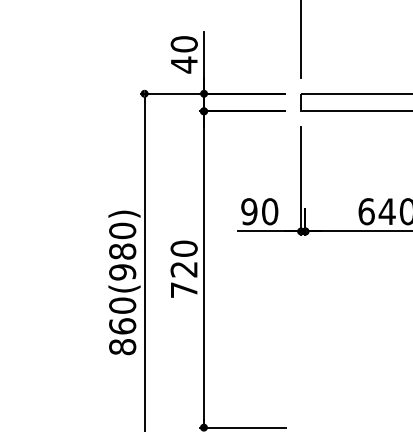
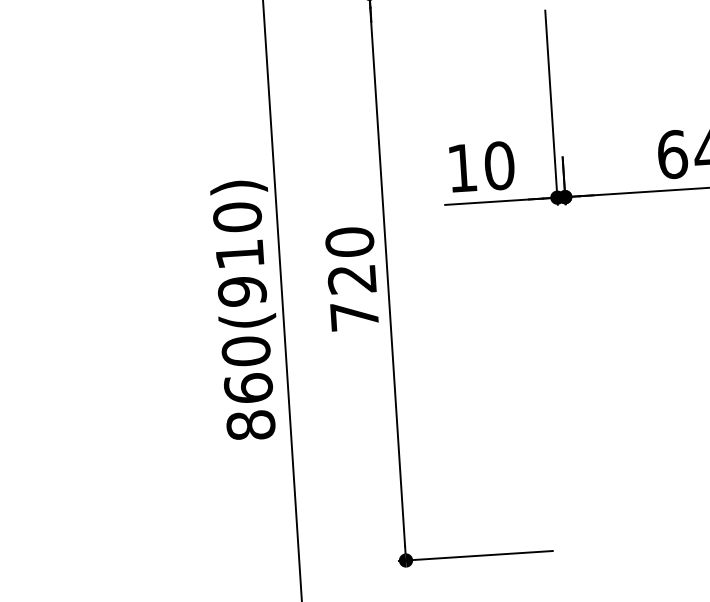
text: (249, 211) -> (462, 167), 90 -> 10
text: (122, 251) -> (239, 254), 860(980) -> 860(910)

